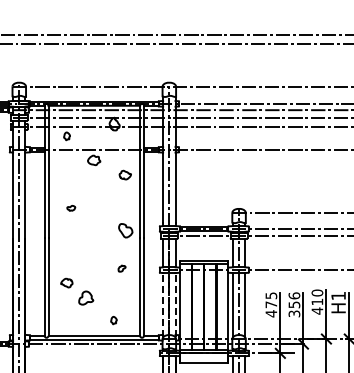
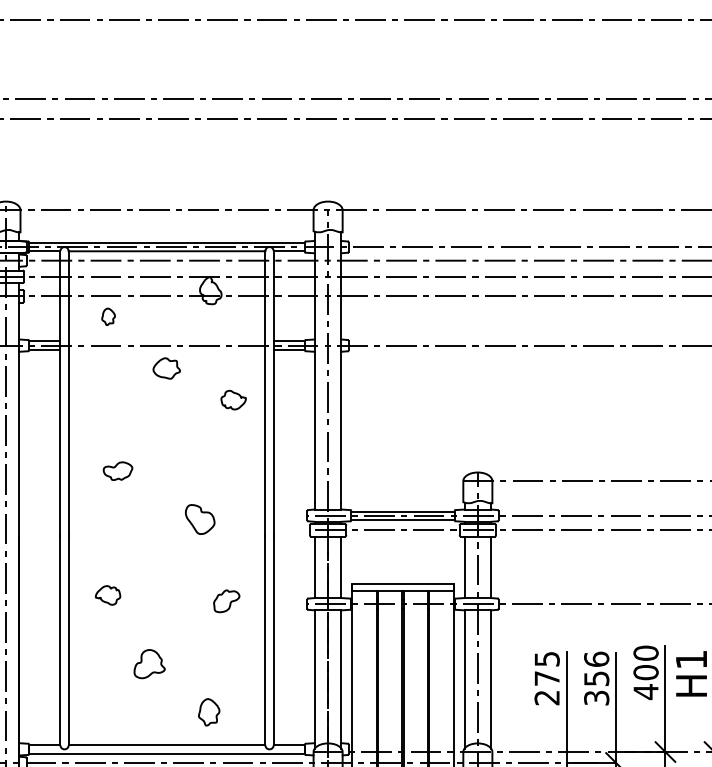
part: (70, 208) -> (115, 471), size x1.67
part: (125, 230) -> (199, 518), moved
part: (121, 268) -> (225, 600), size x1.67
curve: (67, 280) -> (109, 589), moved
text: (317, 301) -> (646, 671), 410 -> 400
line: (163, 304) -> (315, 677), dashed -> solid
line: (175, 304) -> (341, 677), dashed -> solid
text: (271, 313) -> (547, 697), 475 -> 275
part: (113, 320) -> (208, 712), size x1.67

